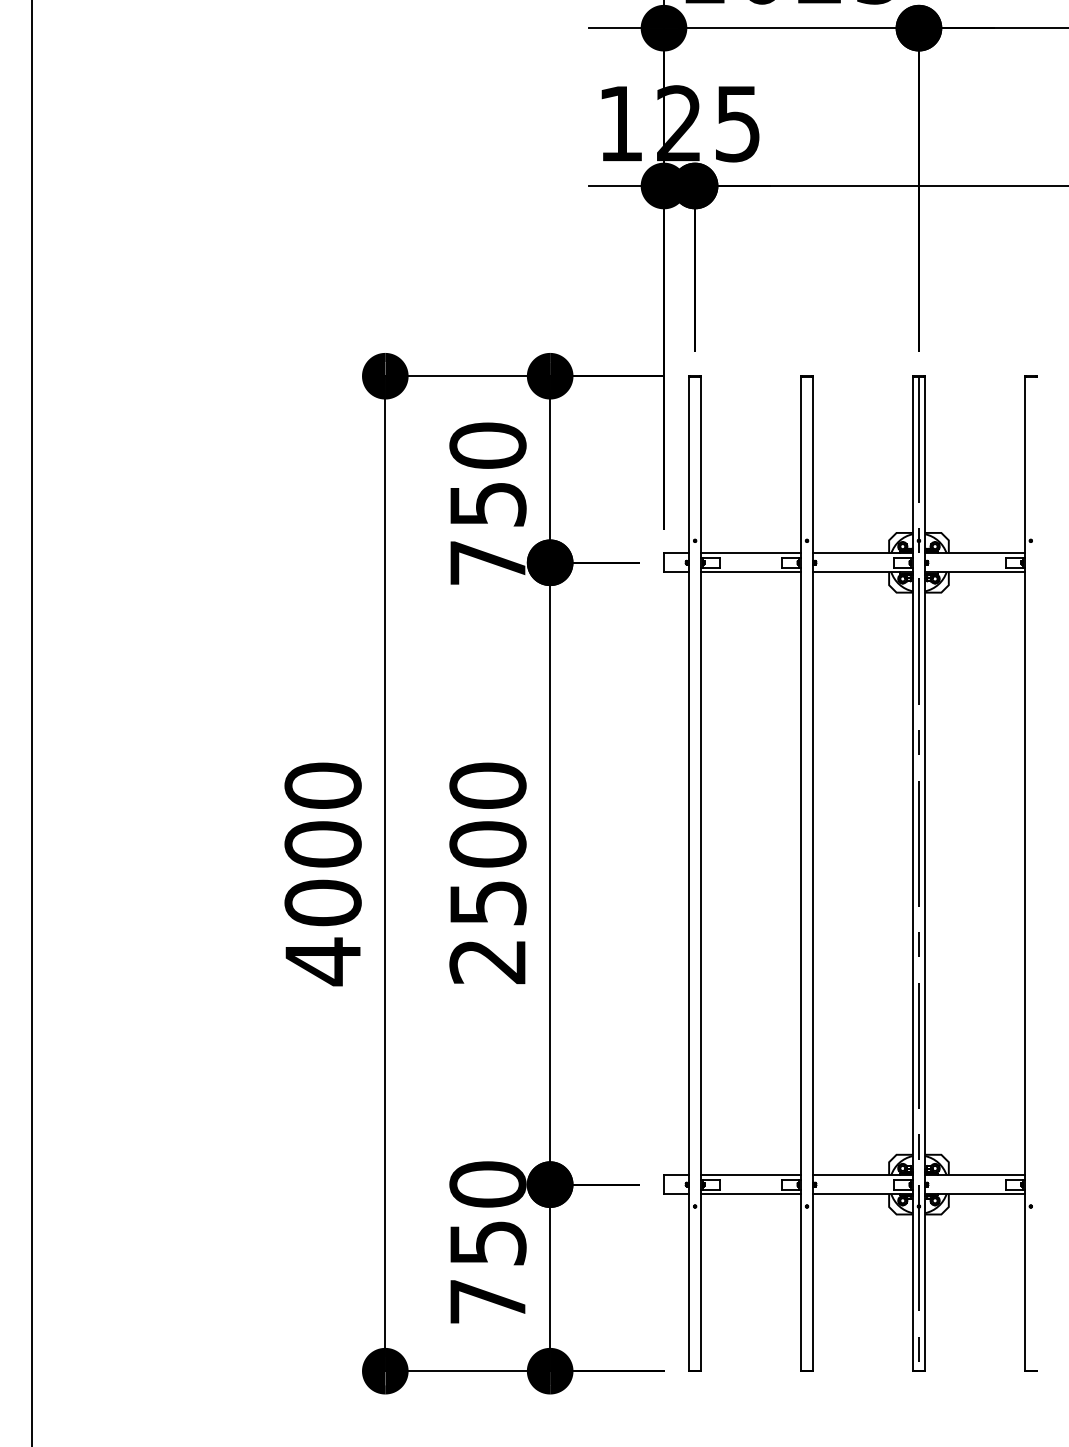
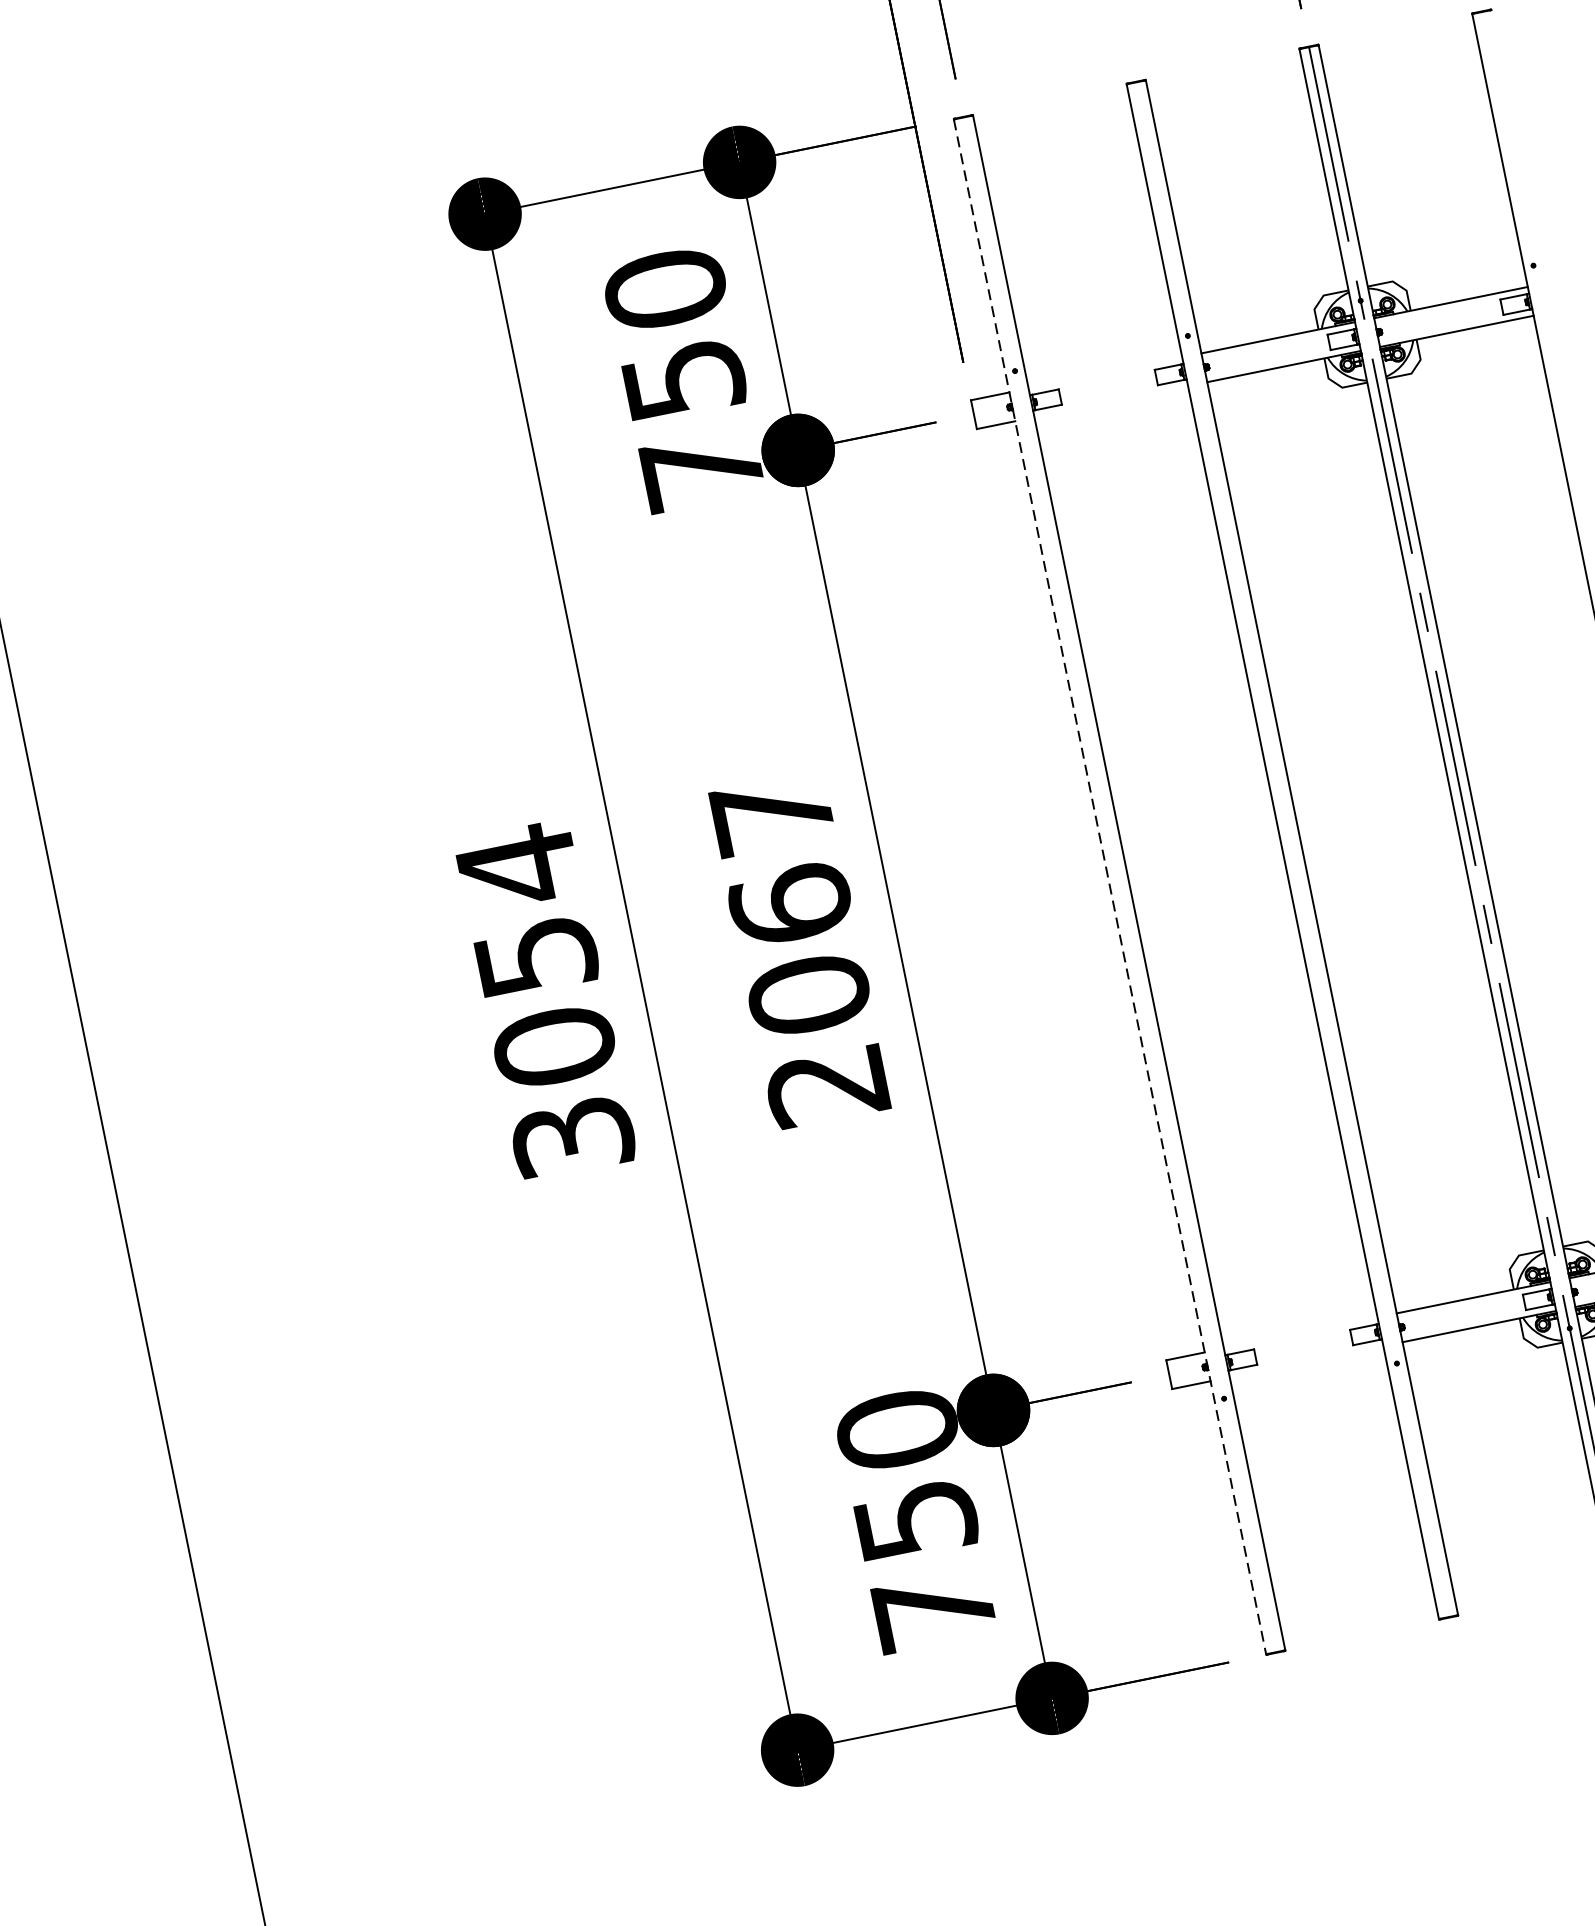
line: (750, 553) -> (1104, 373), removed
line: (750, 572) -> (1110, 402), removed
text: (487, 844) -> (789, 905), 2500 -> 2067
text: (322, 873) -> (544, 1001), 4000 -> 3054
line: (688, 874) -> (1109, 888), solid -> dashed
line: (750, 1175) -> (1299, 1333), removed
line: (750, 1193) -> (1305, 1361), removed

